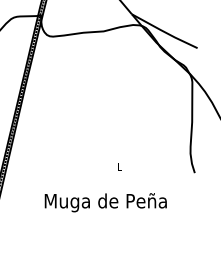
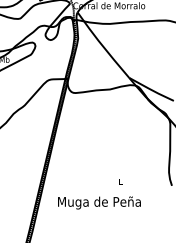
text: (105, 202) -> (99, 202), moved

